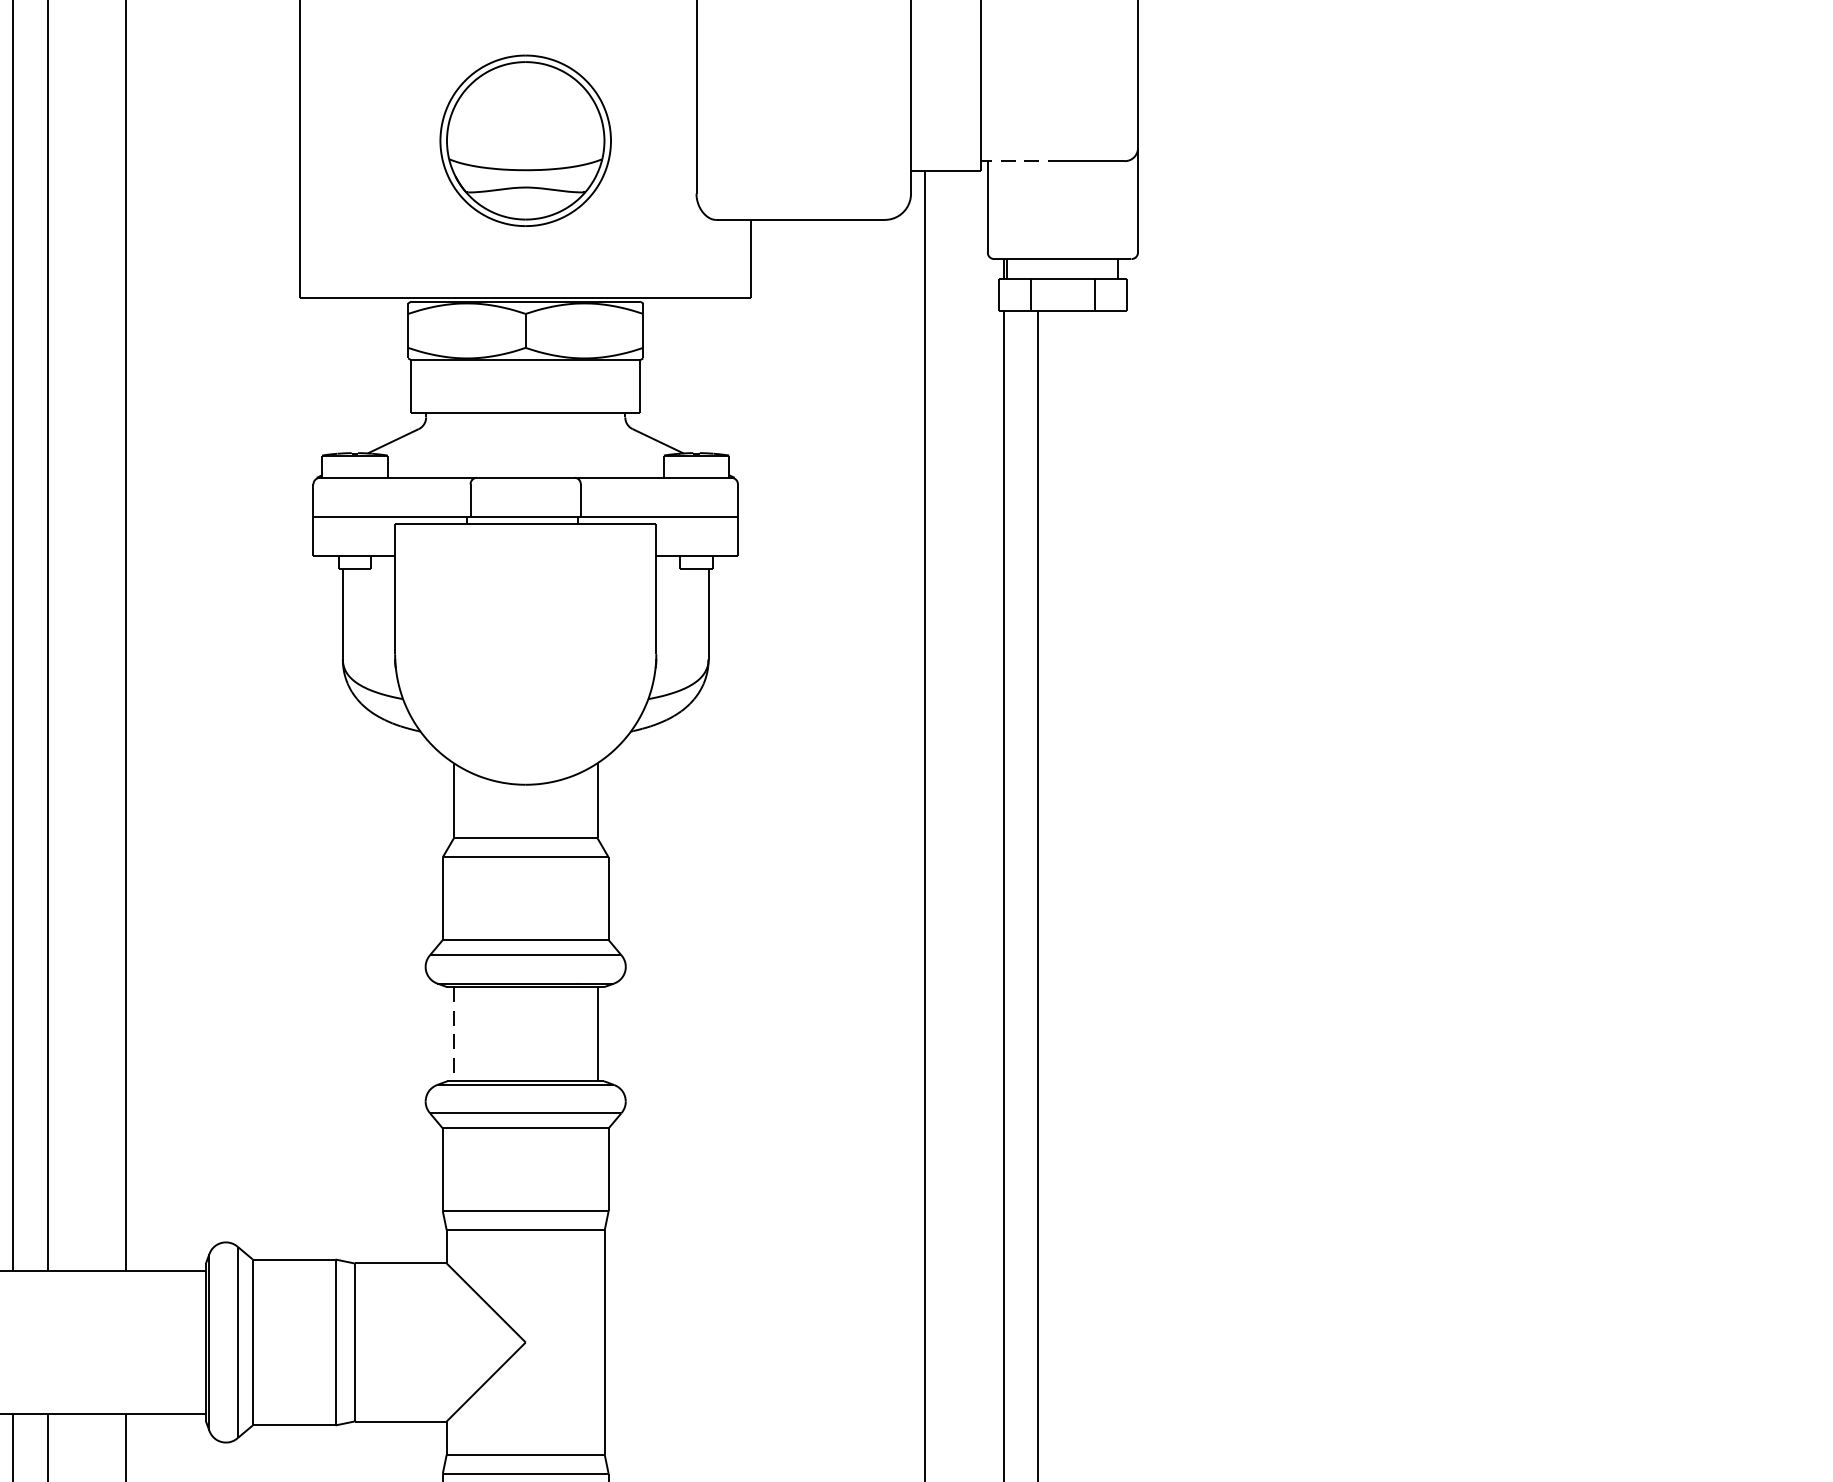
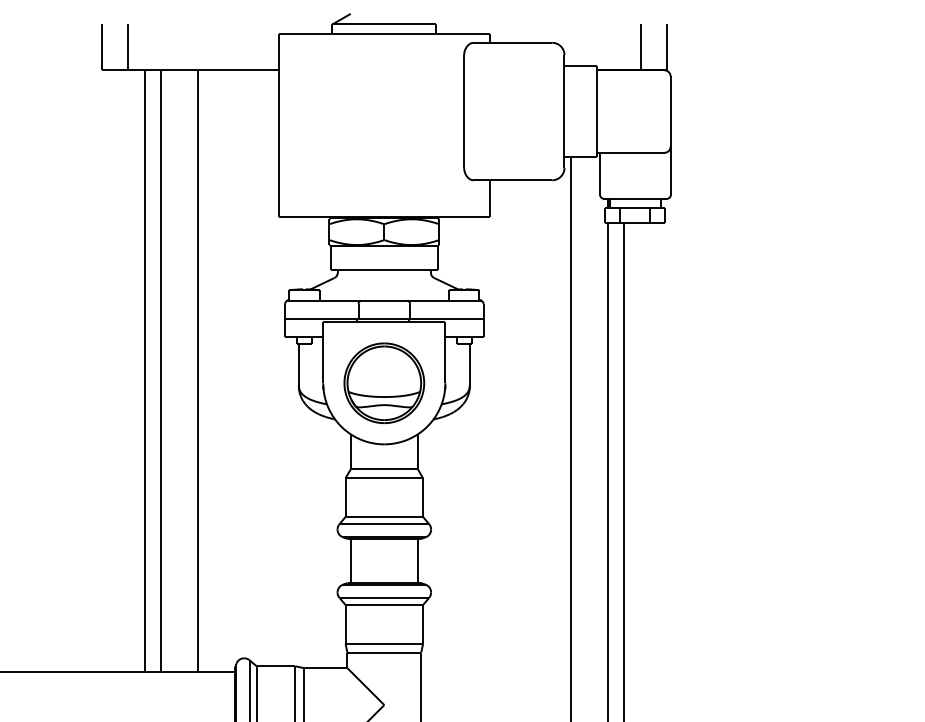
part: (526, 141) -> (384, 383), moved
line: (1020, 160) -> (615, 152), dashed -> solid
line: (453, 1033) -> (350, 560), dashed -> solid

